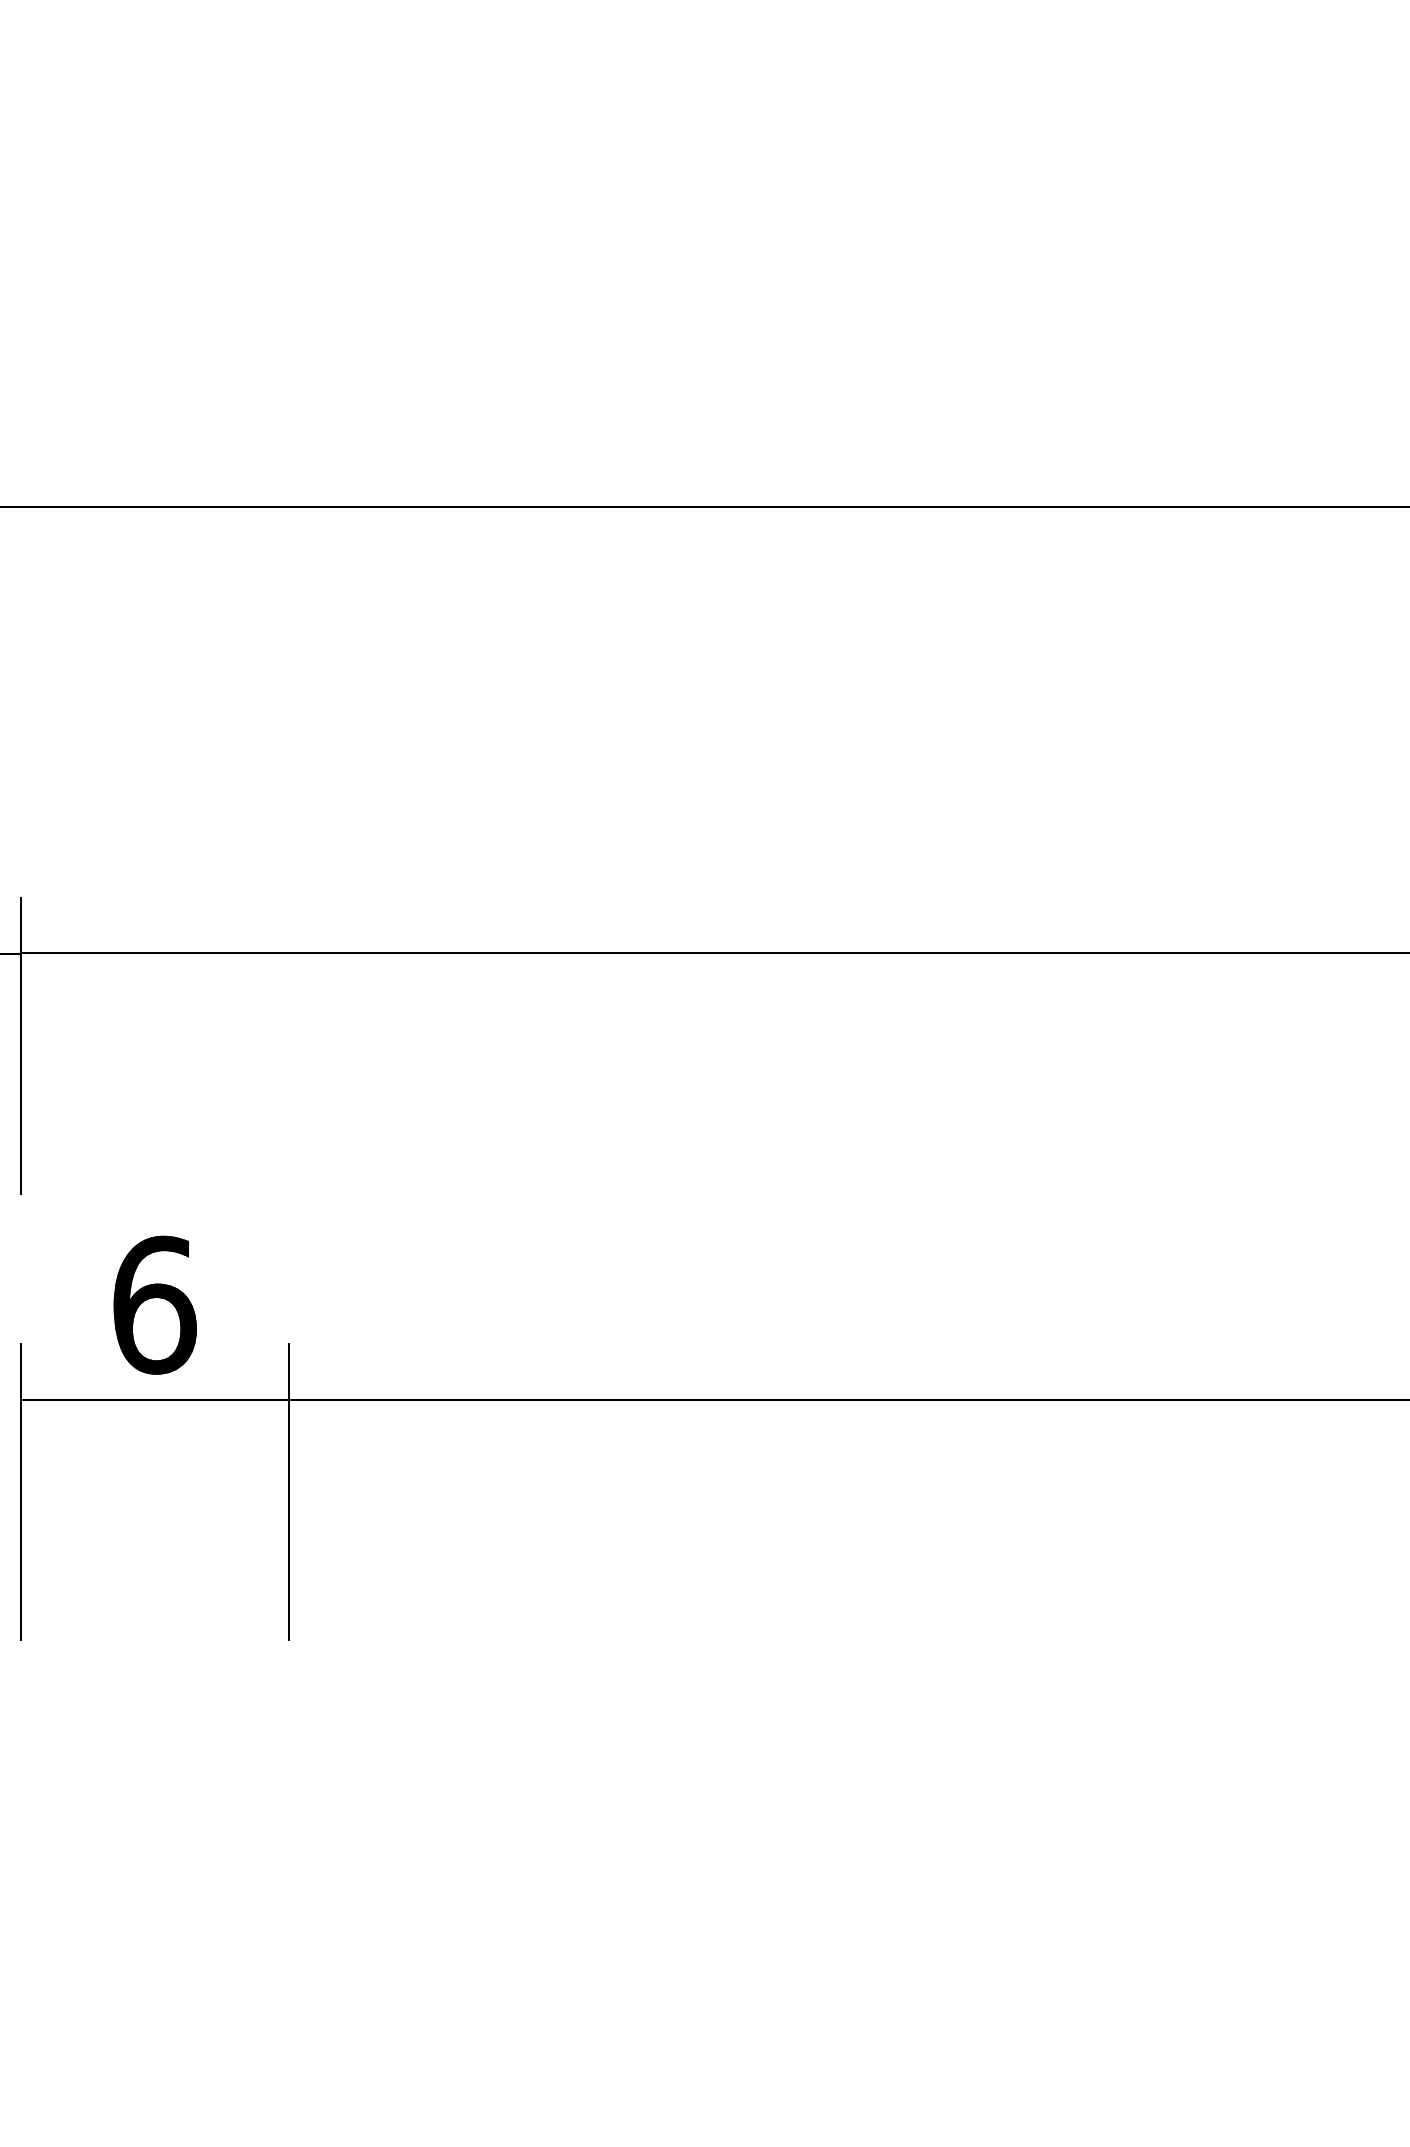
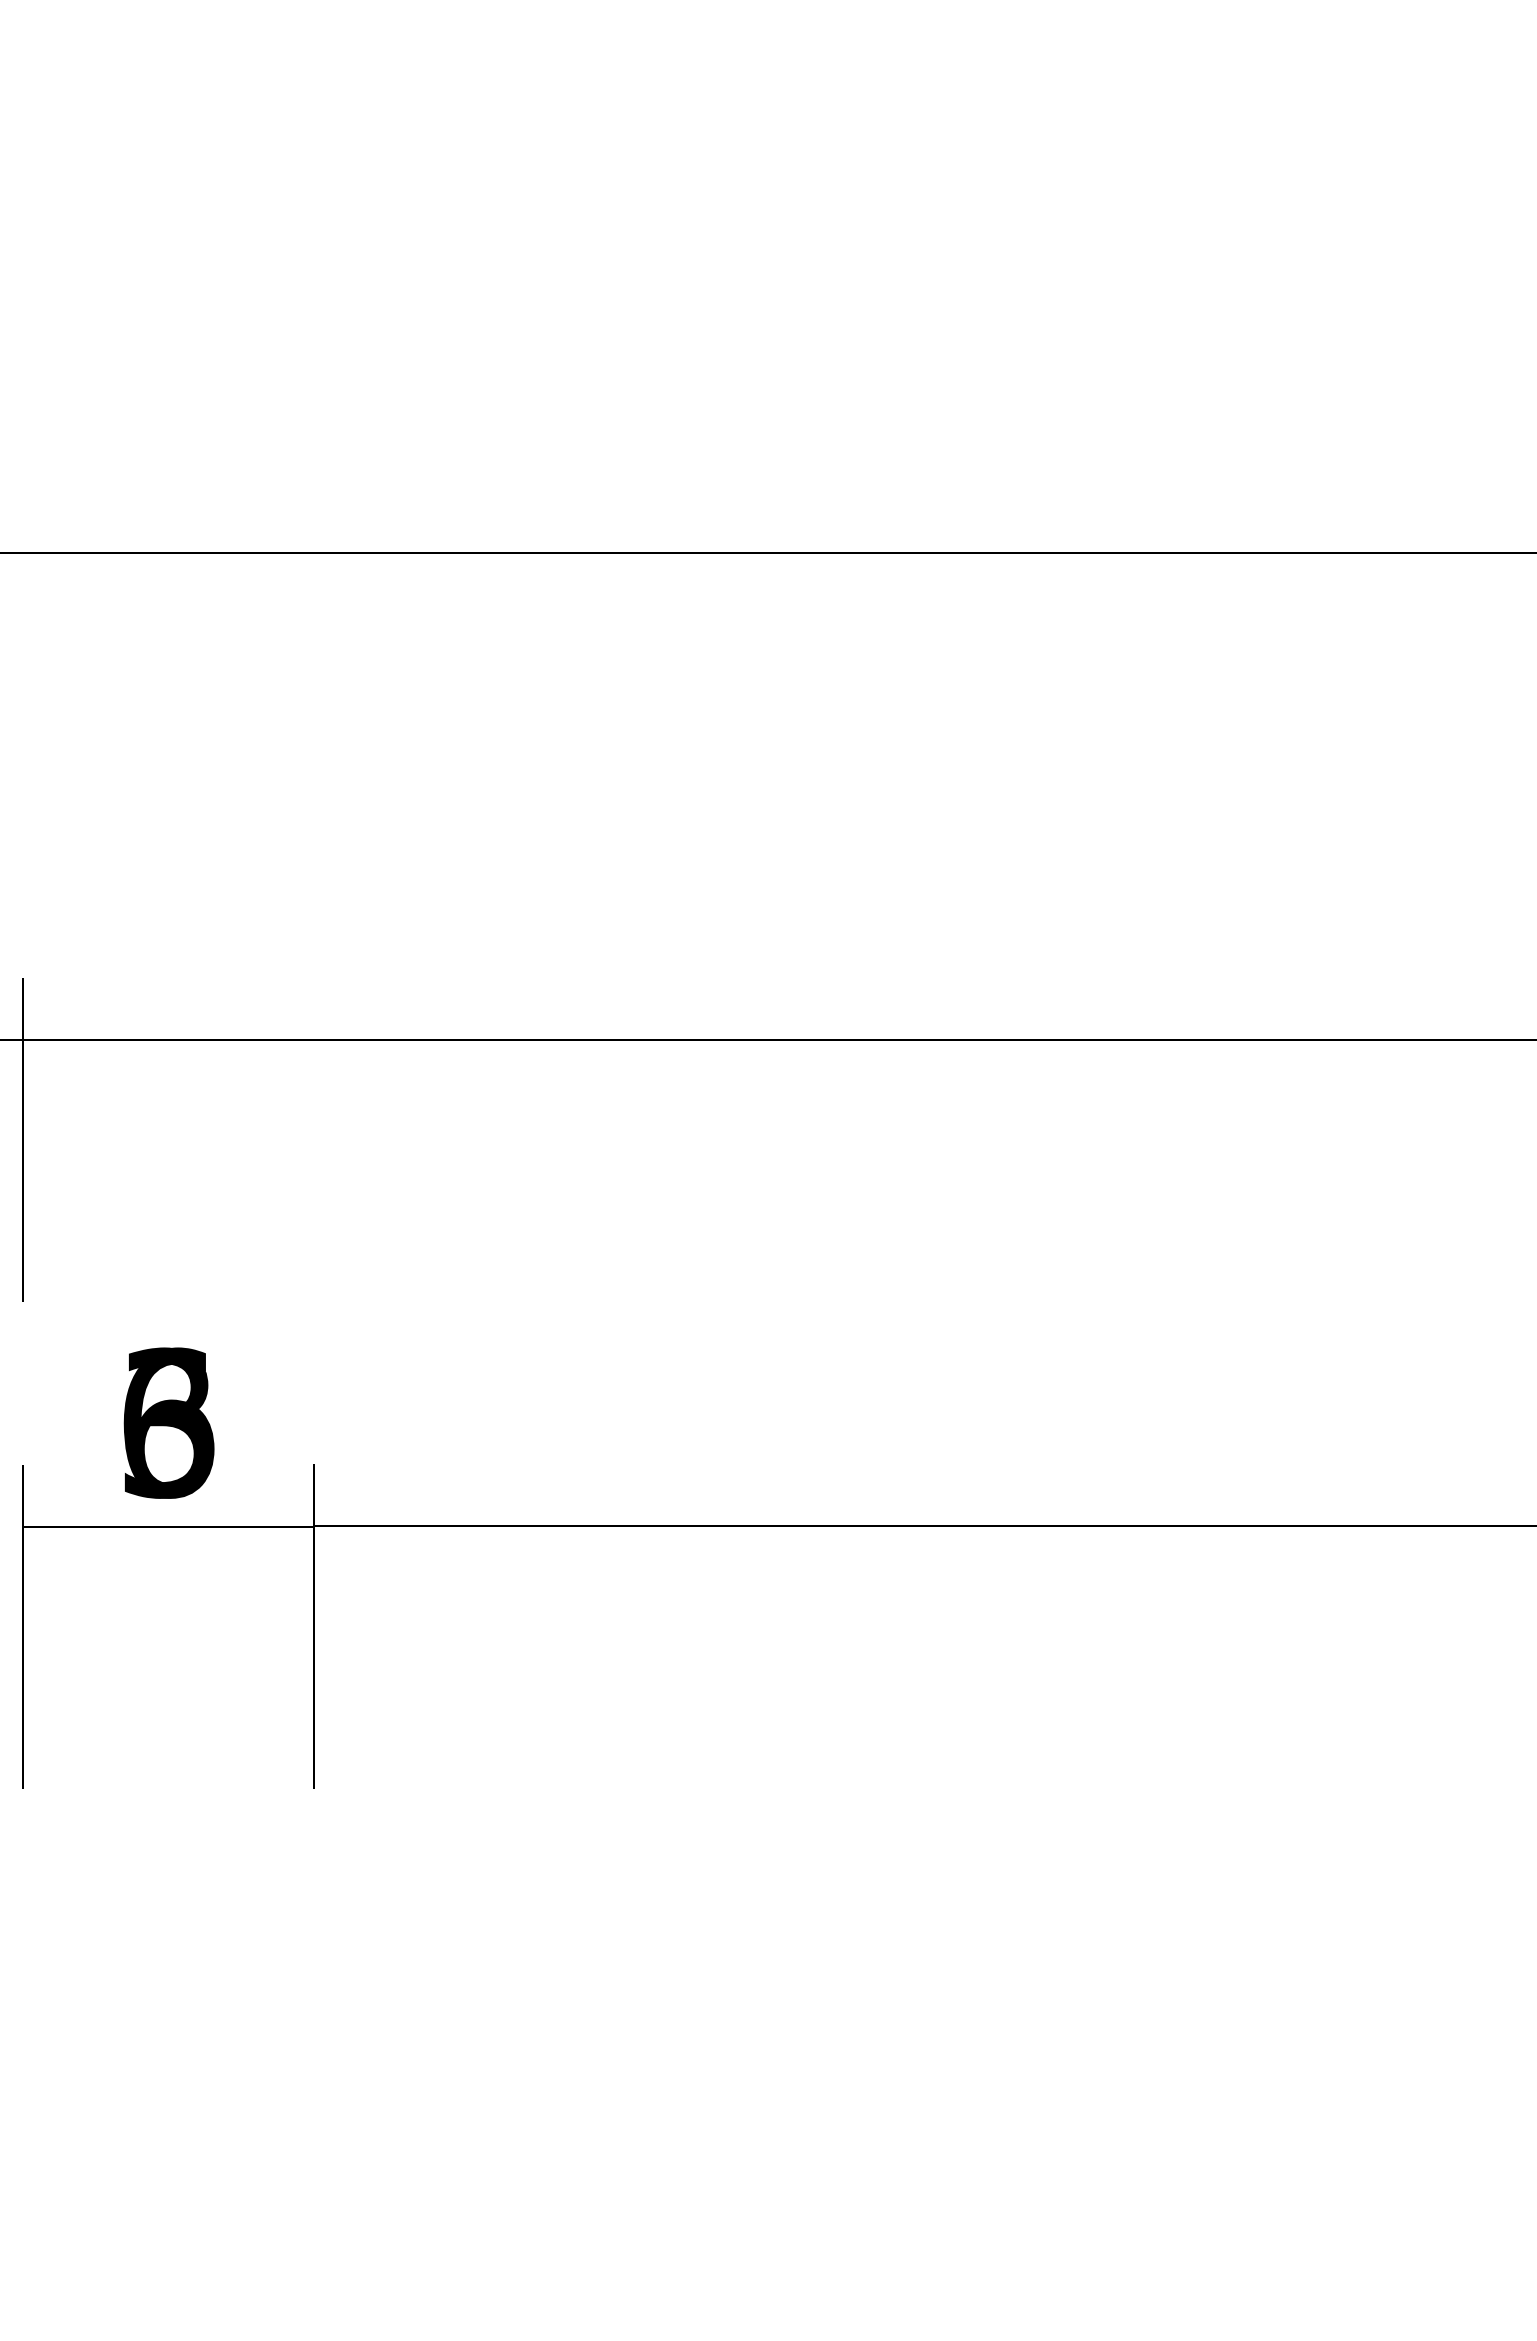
text: (154, 1304) -> (168, 1422), 6 -> 3

